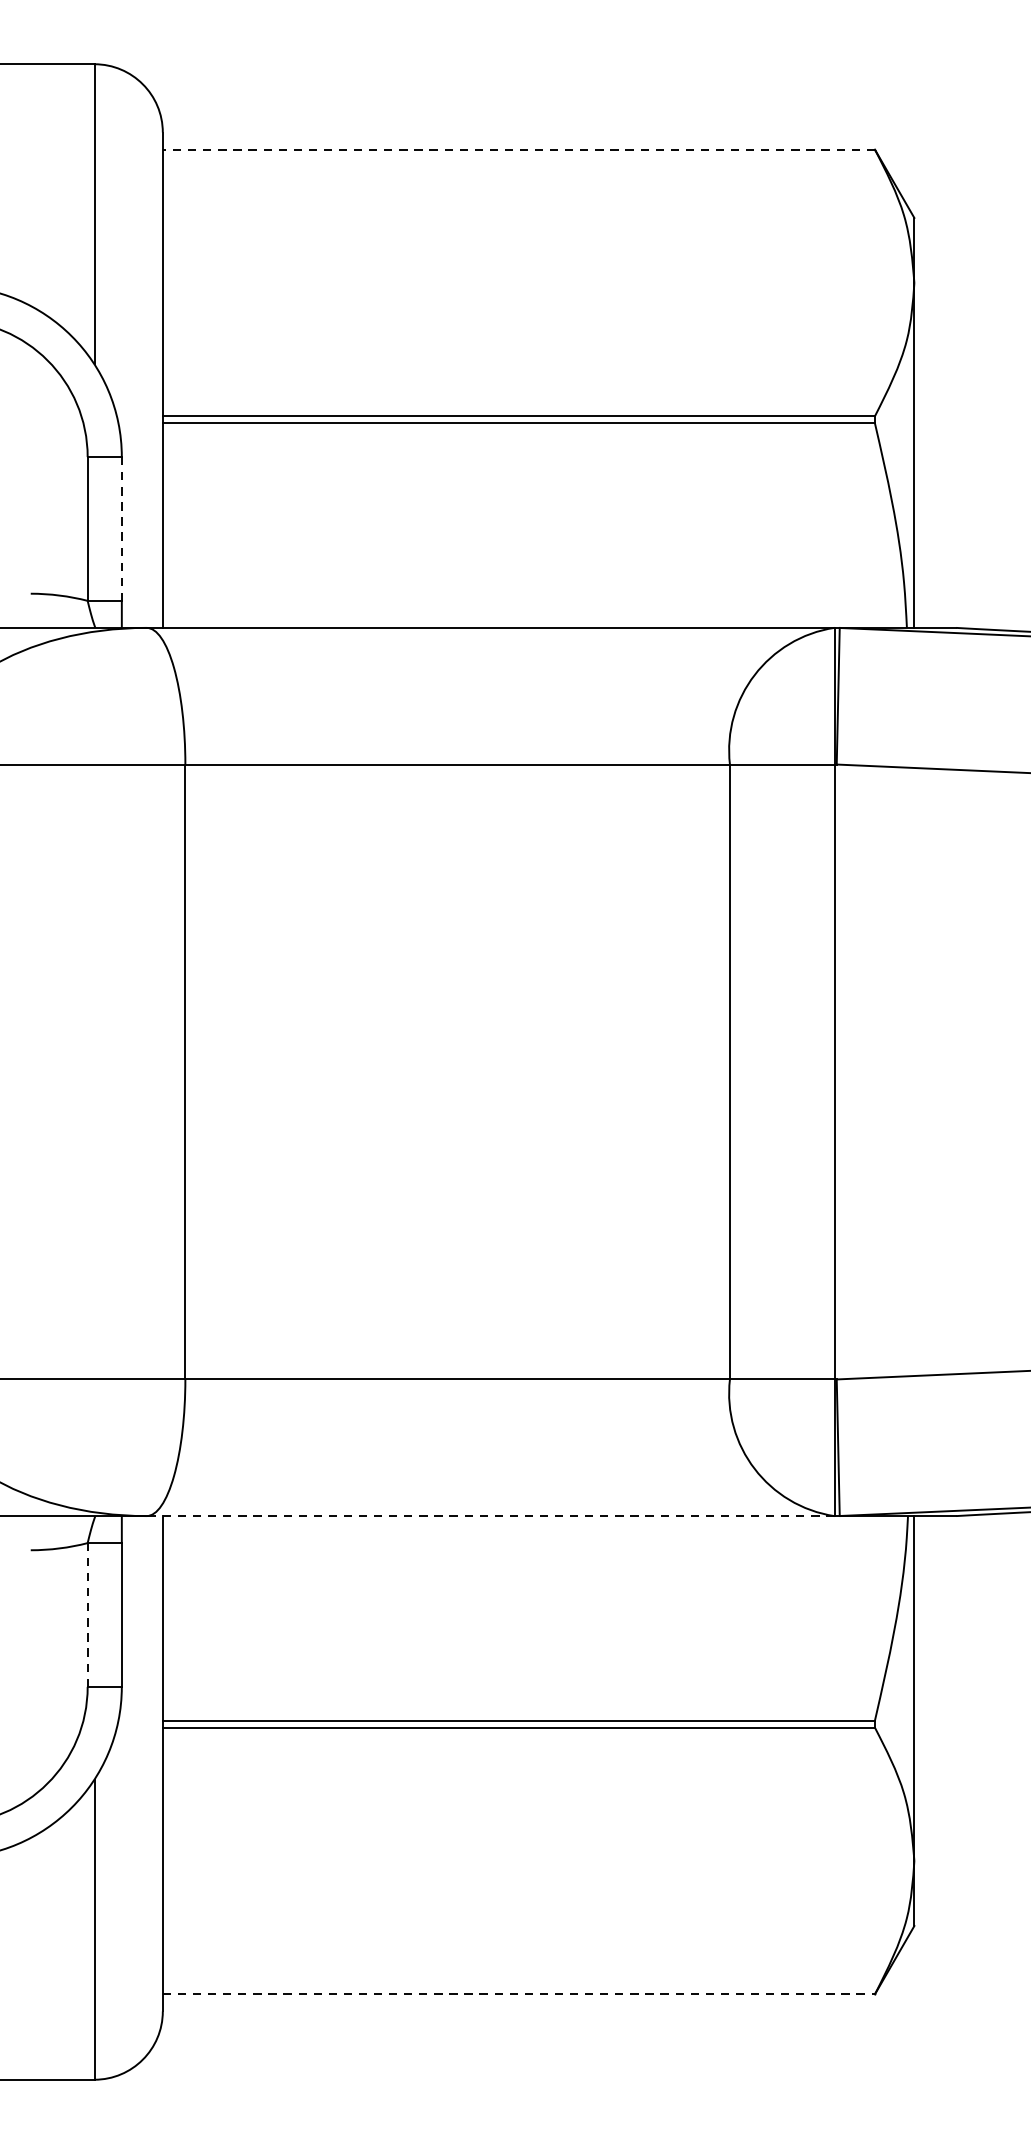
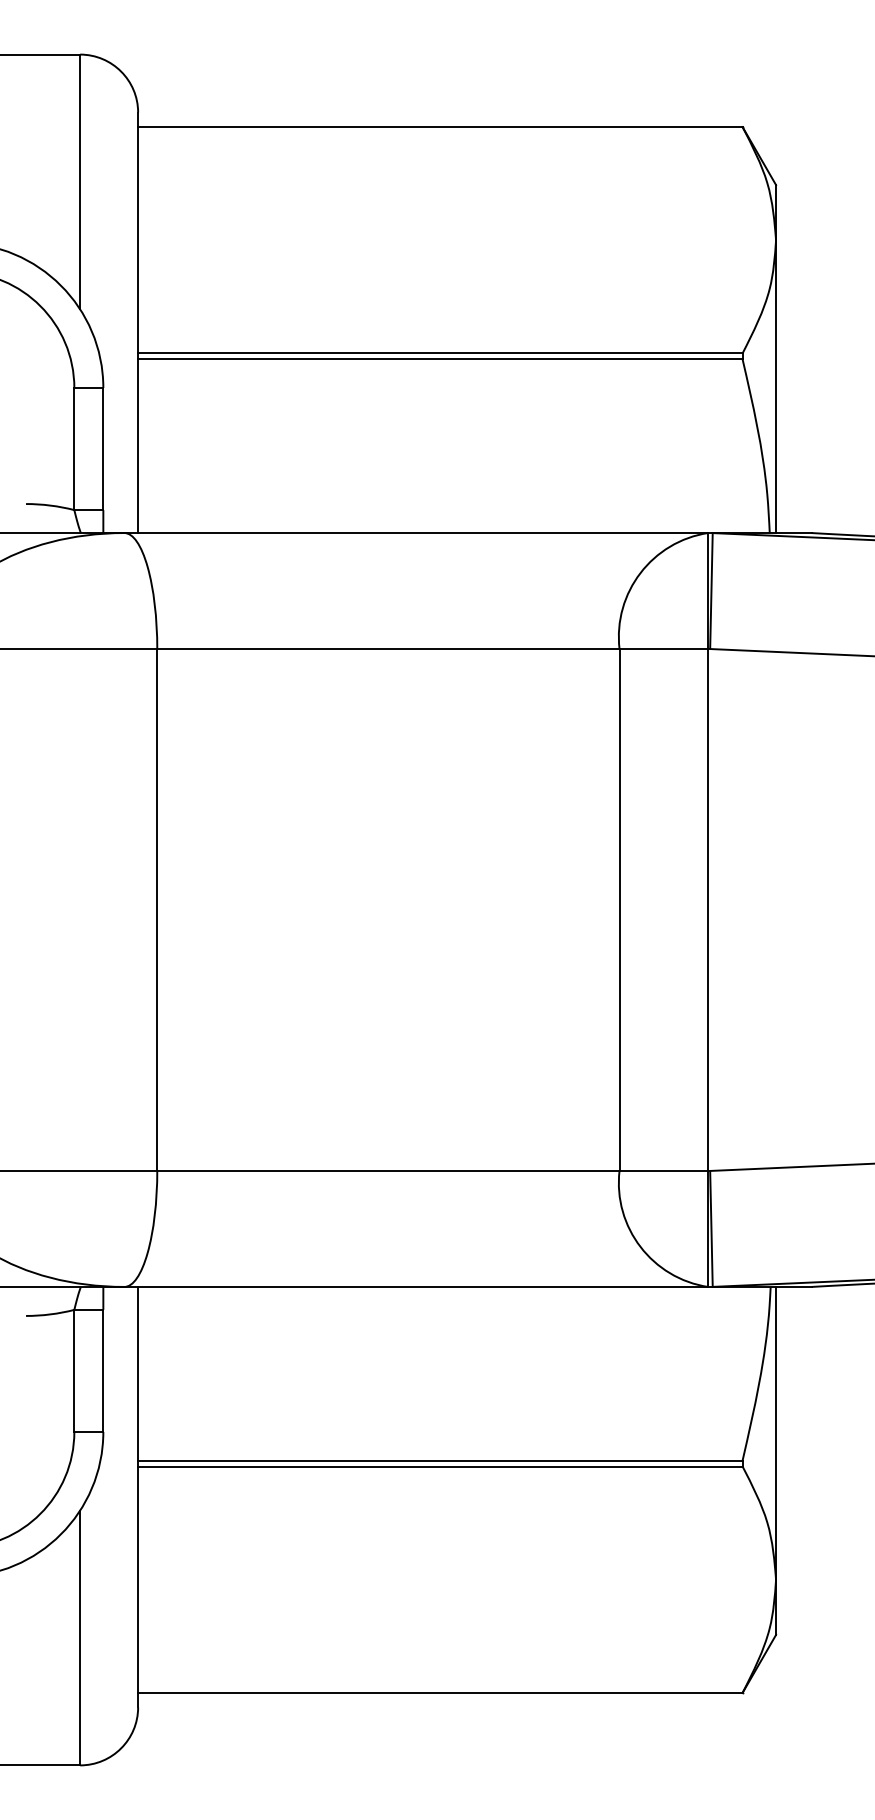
line: (517, 150) -> (439, 127), dashed -> solid
line: (122, 529) -> (103, 449), dashed -> solid
line: (490, 1515) -> (416, 1286), dashed -> solid
line: (87, 1614) -> (74, 1370), dashed -> solid
line: (519, 1993) -> (440, 1692), dashed -> solid

